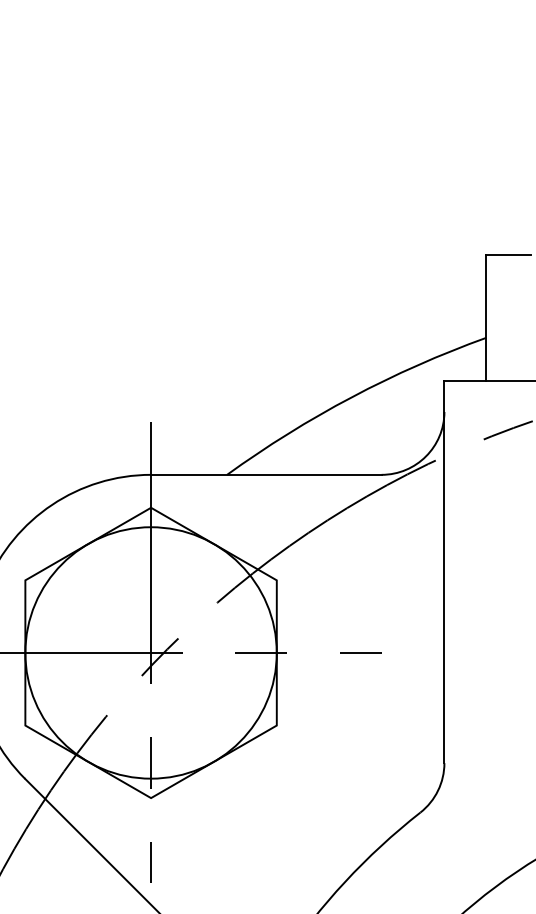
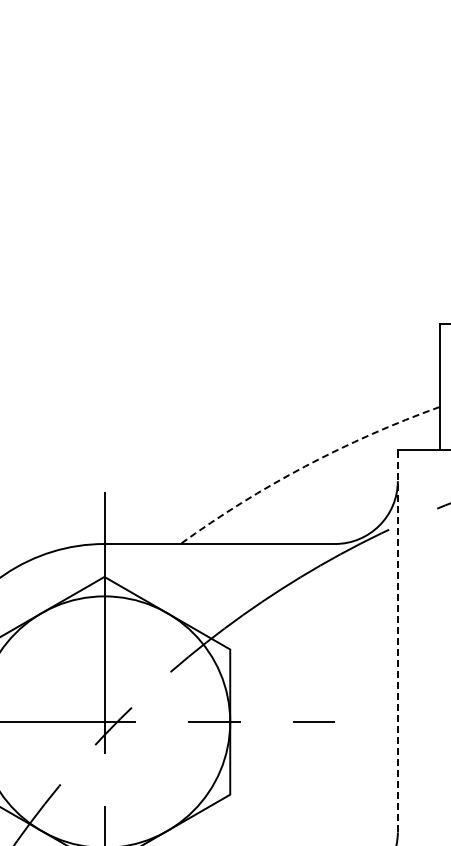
arc: (351, 397) -> (304, 466), solid -> dashed
line: (444, 571) -> (397, 640), solid -> dashed

